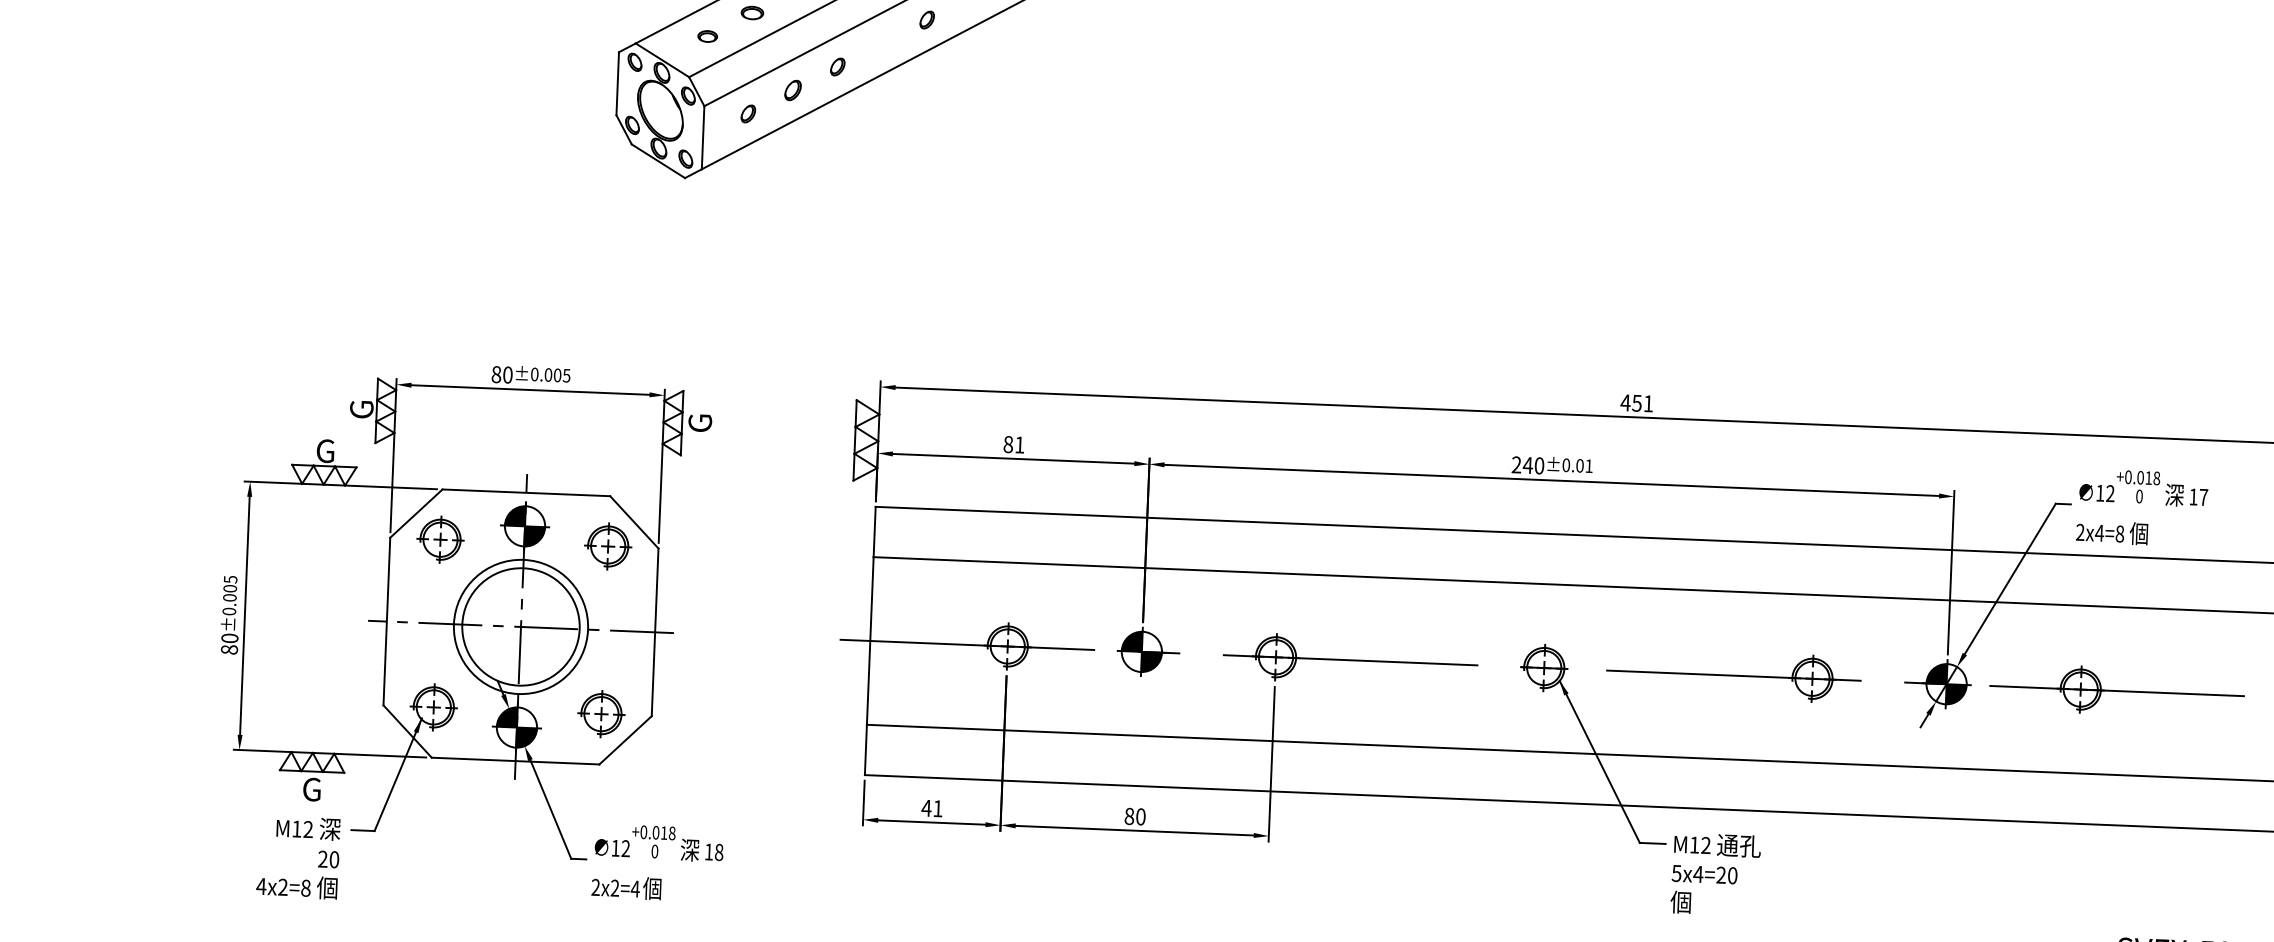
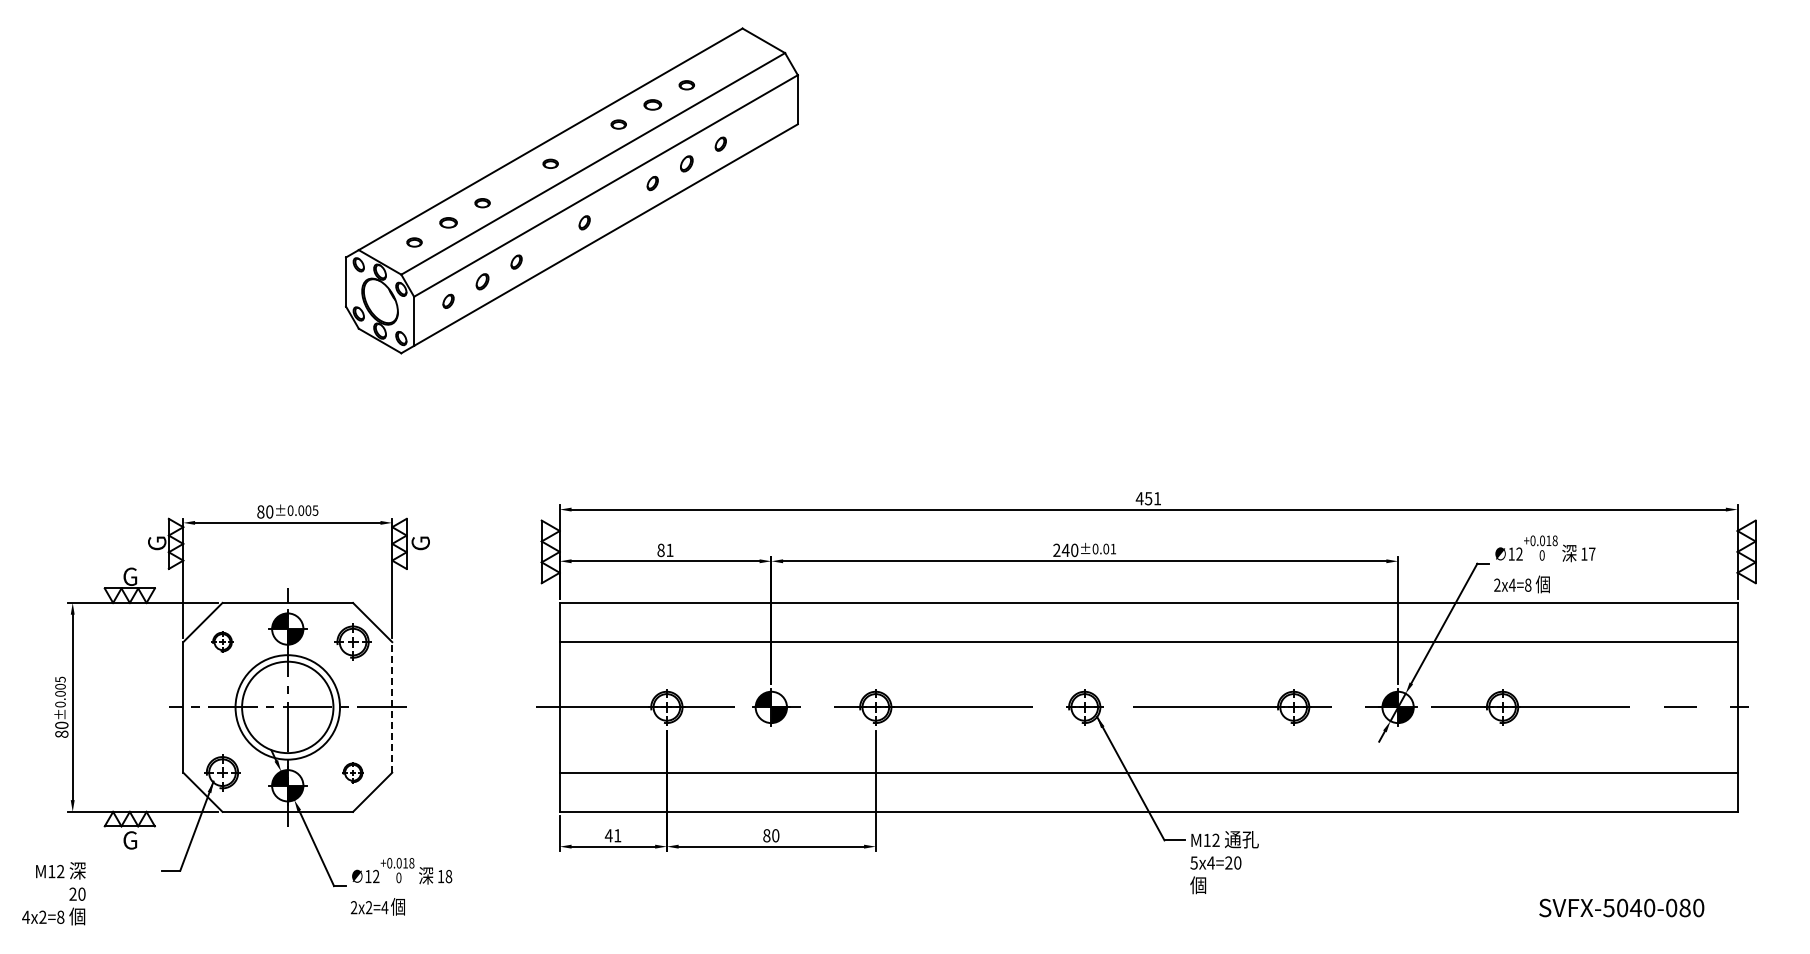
part: (440, 538) -> (222, 641), size x0.6
line: (655, 631) -> (392, 706), solid -> dashed
part: (600, 713) -> (352, 772), size x0.6
text: (297, 857) -> (53, 893), moved

